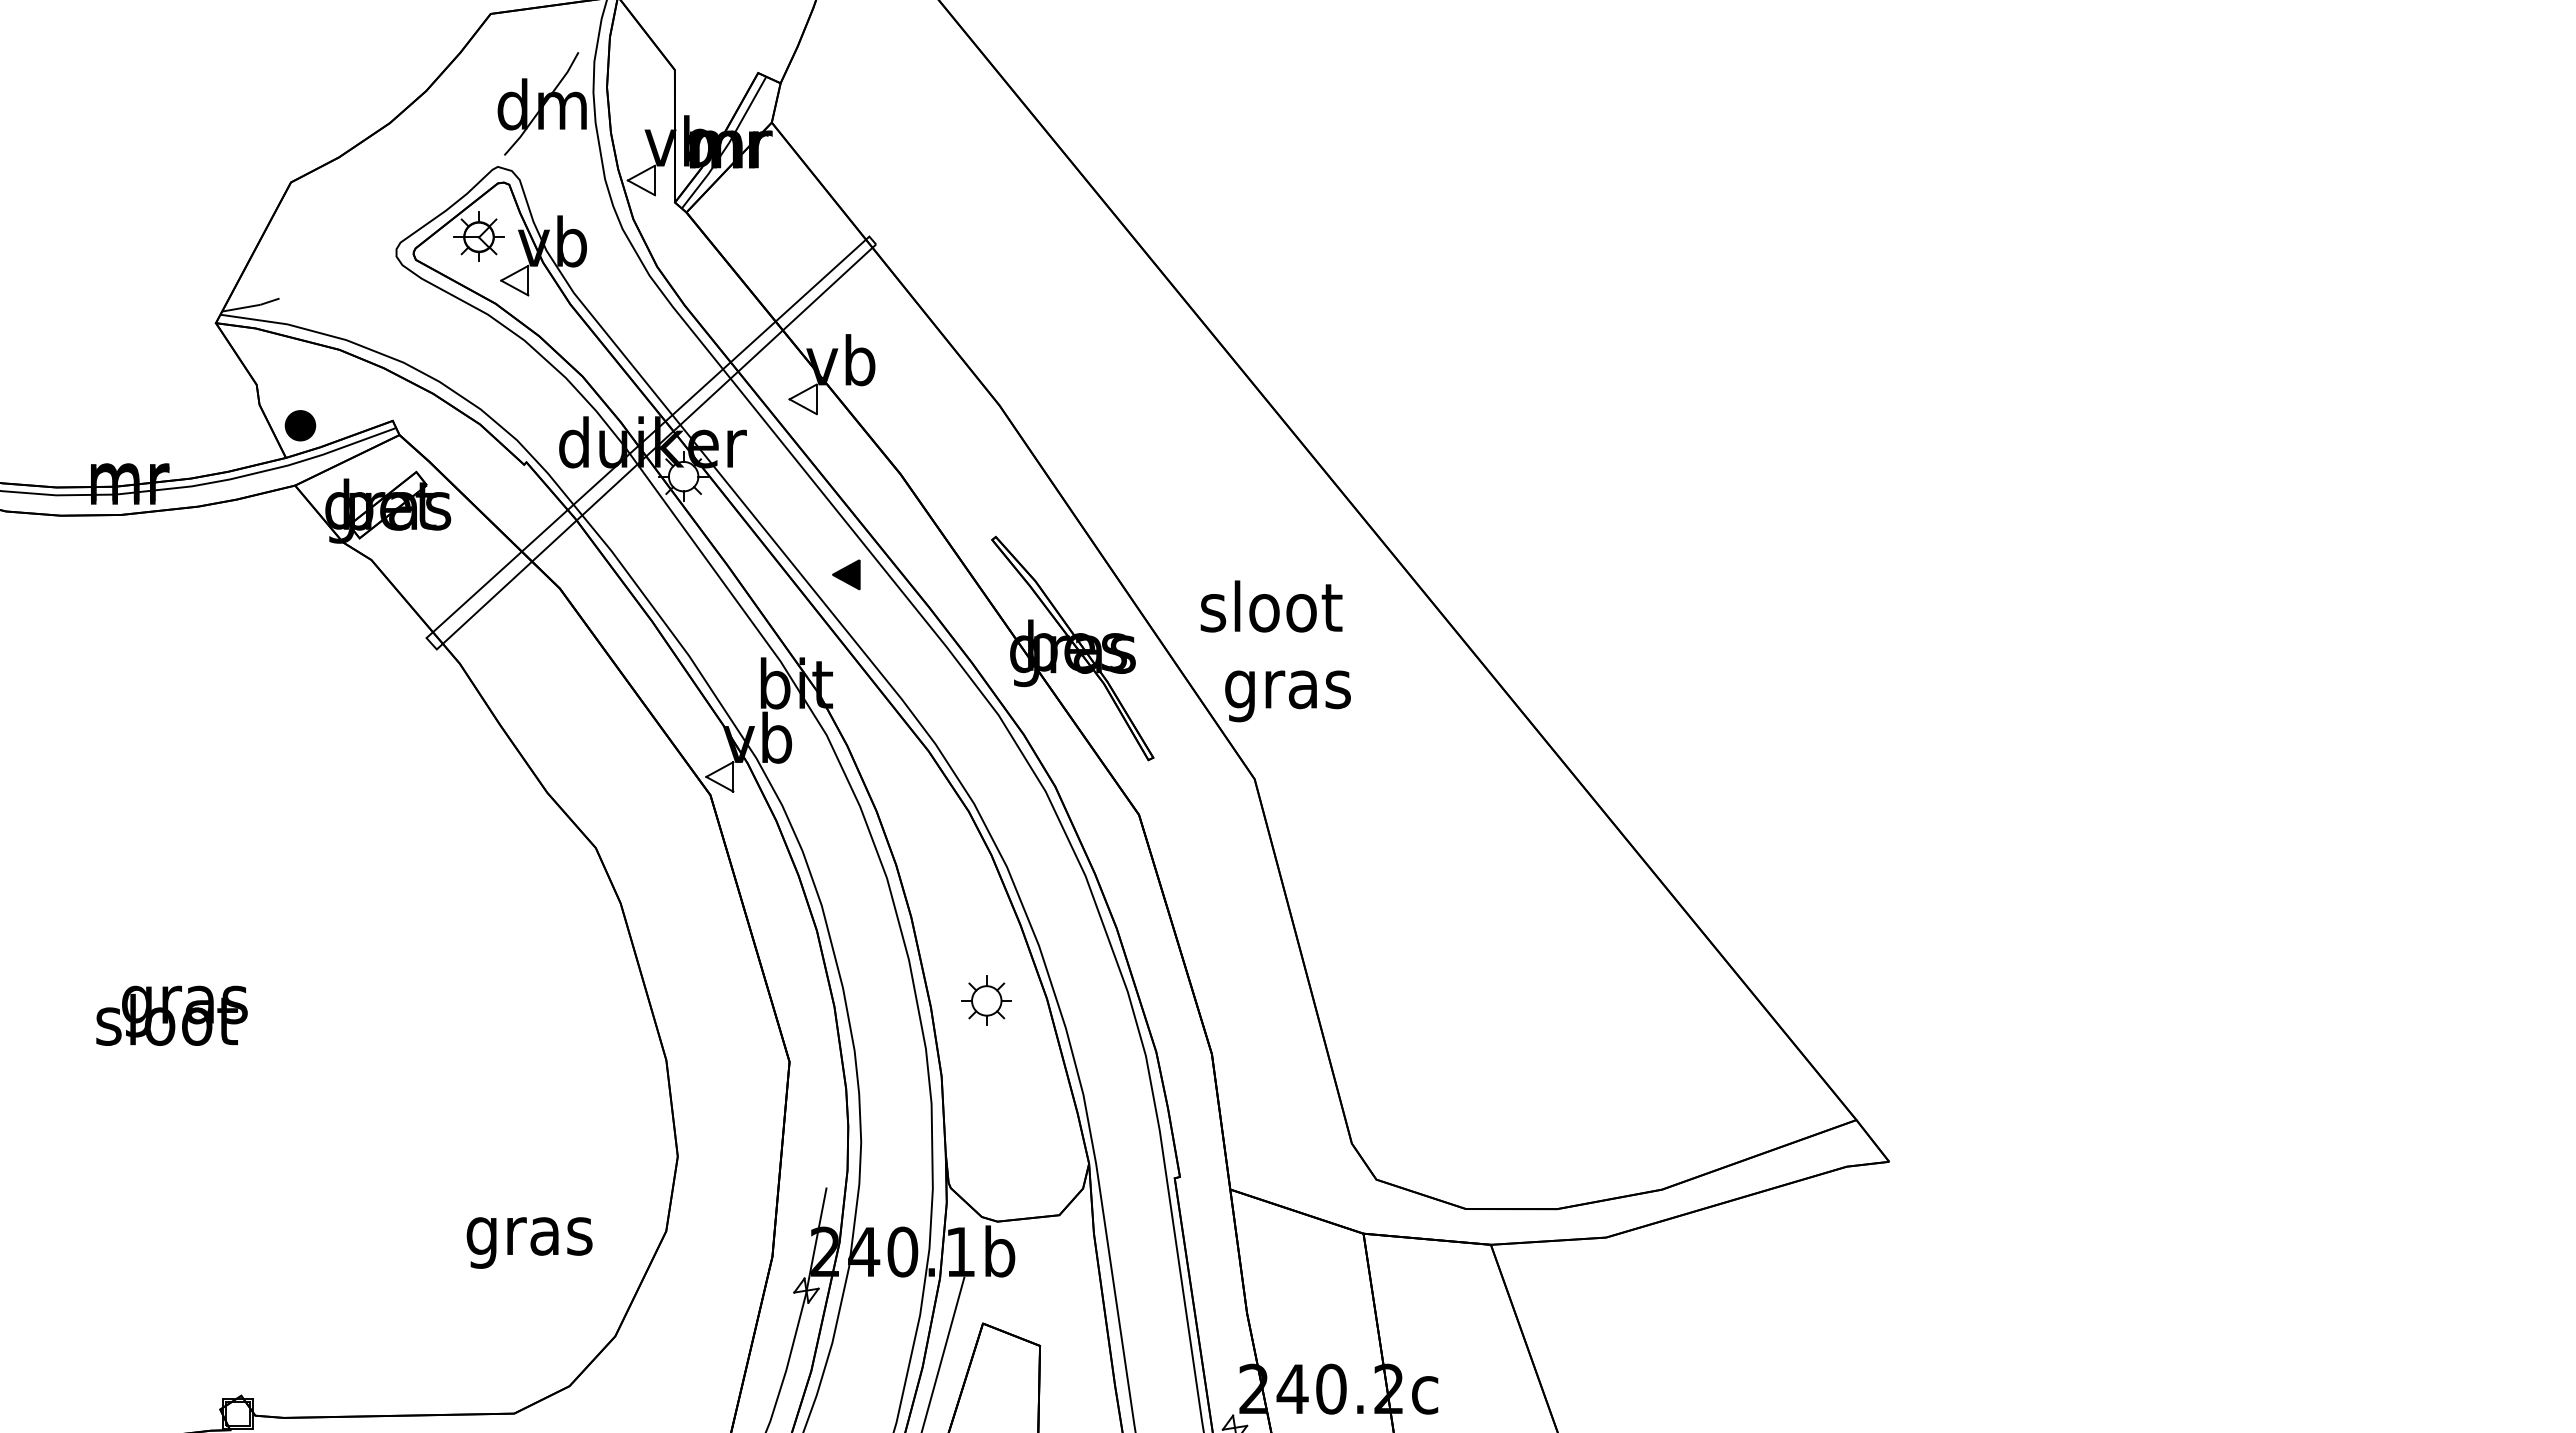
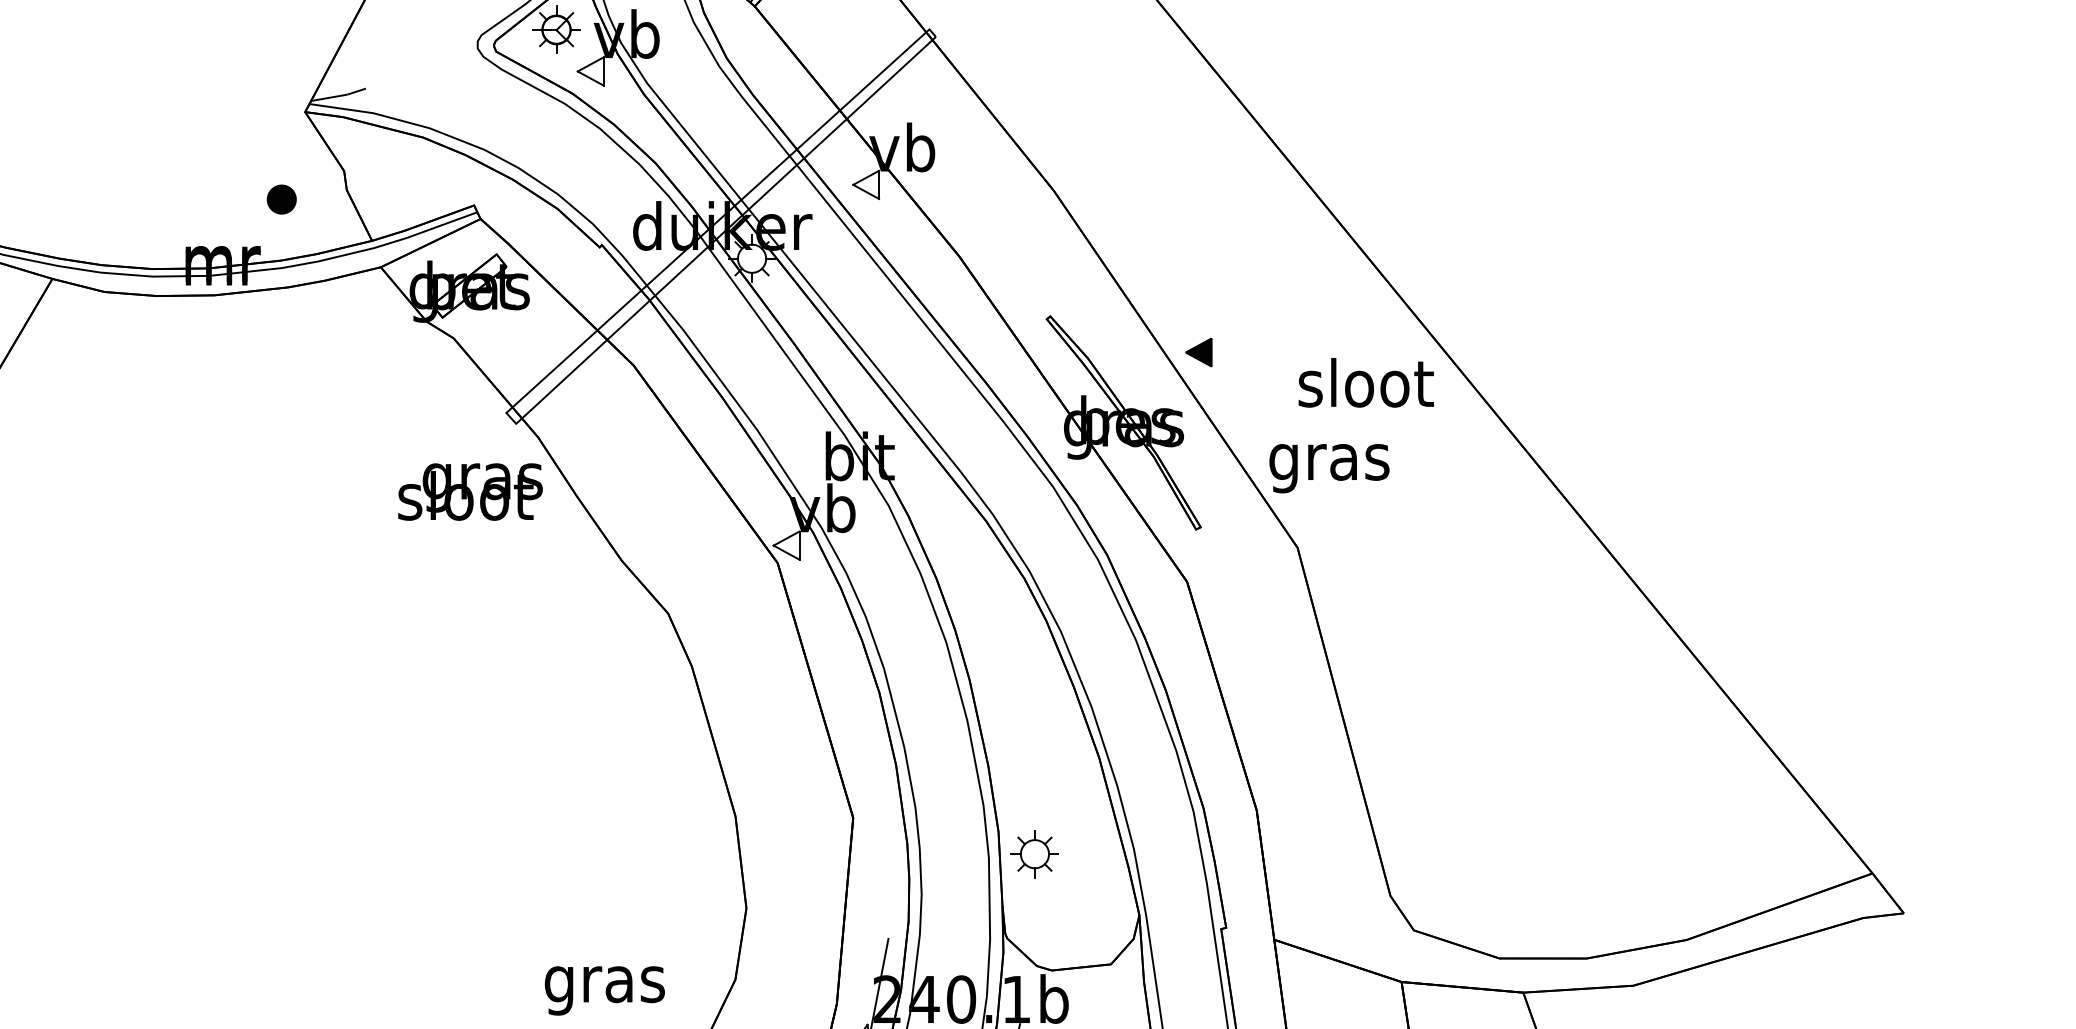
part: (300, 425) -> (281, 199), moved
part: (846, 574) -> (1199, 352), moved
text: (1271, 606) -> (1366, 382), moved
part: (986, 1000) -> (1034, 853), moved
text: (171, 1015) -> (470, 491), moved

